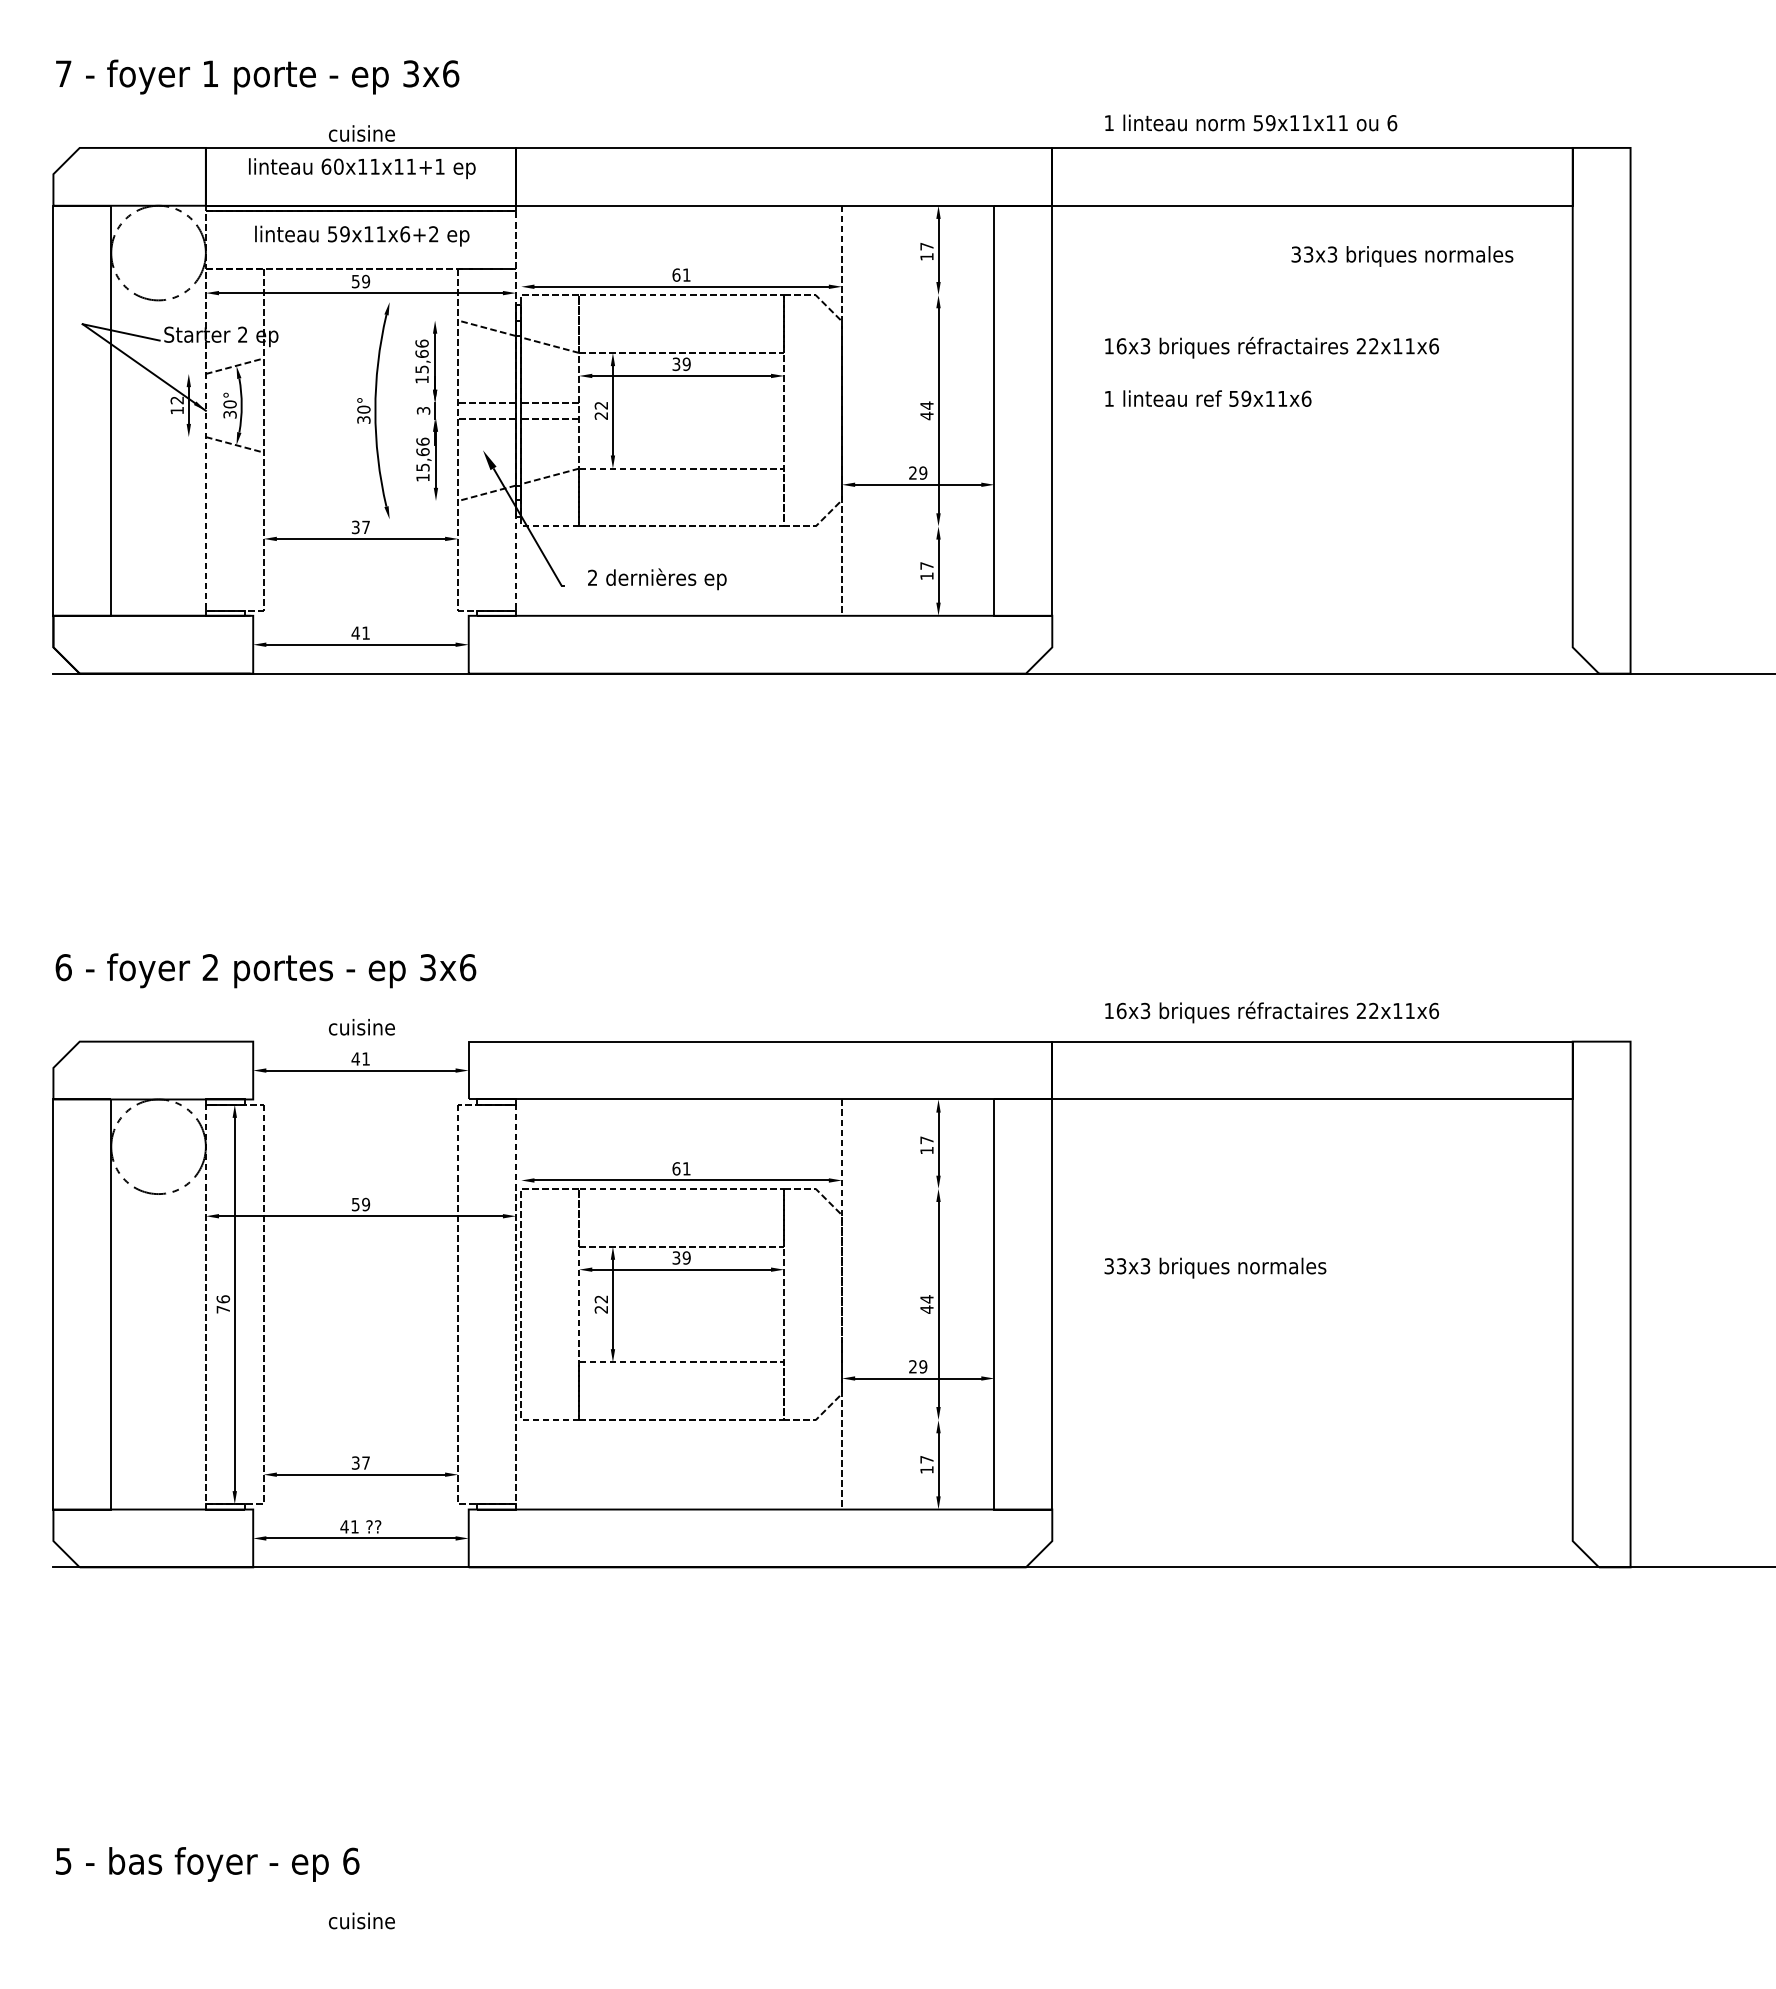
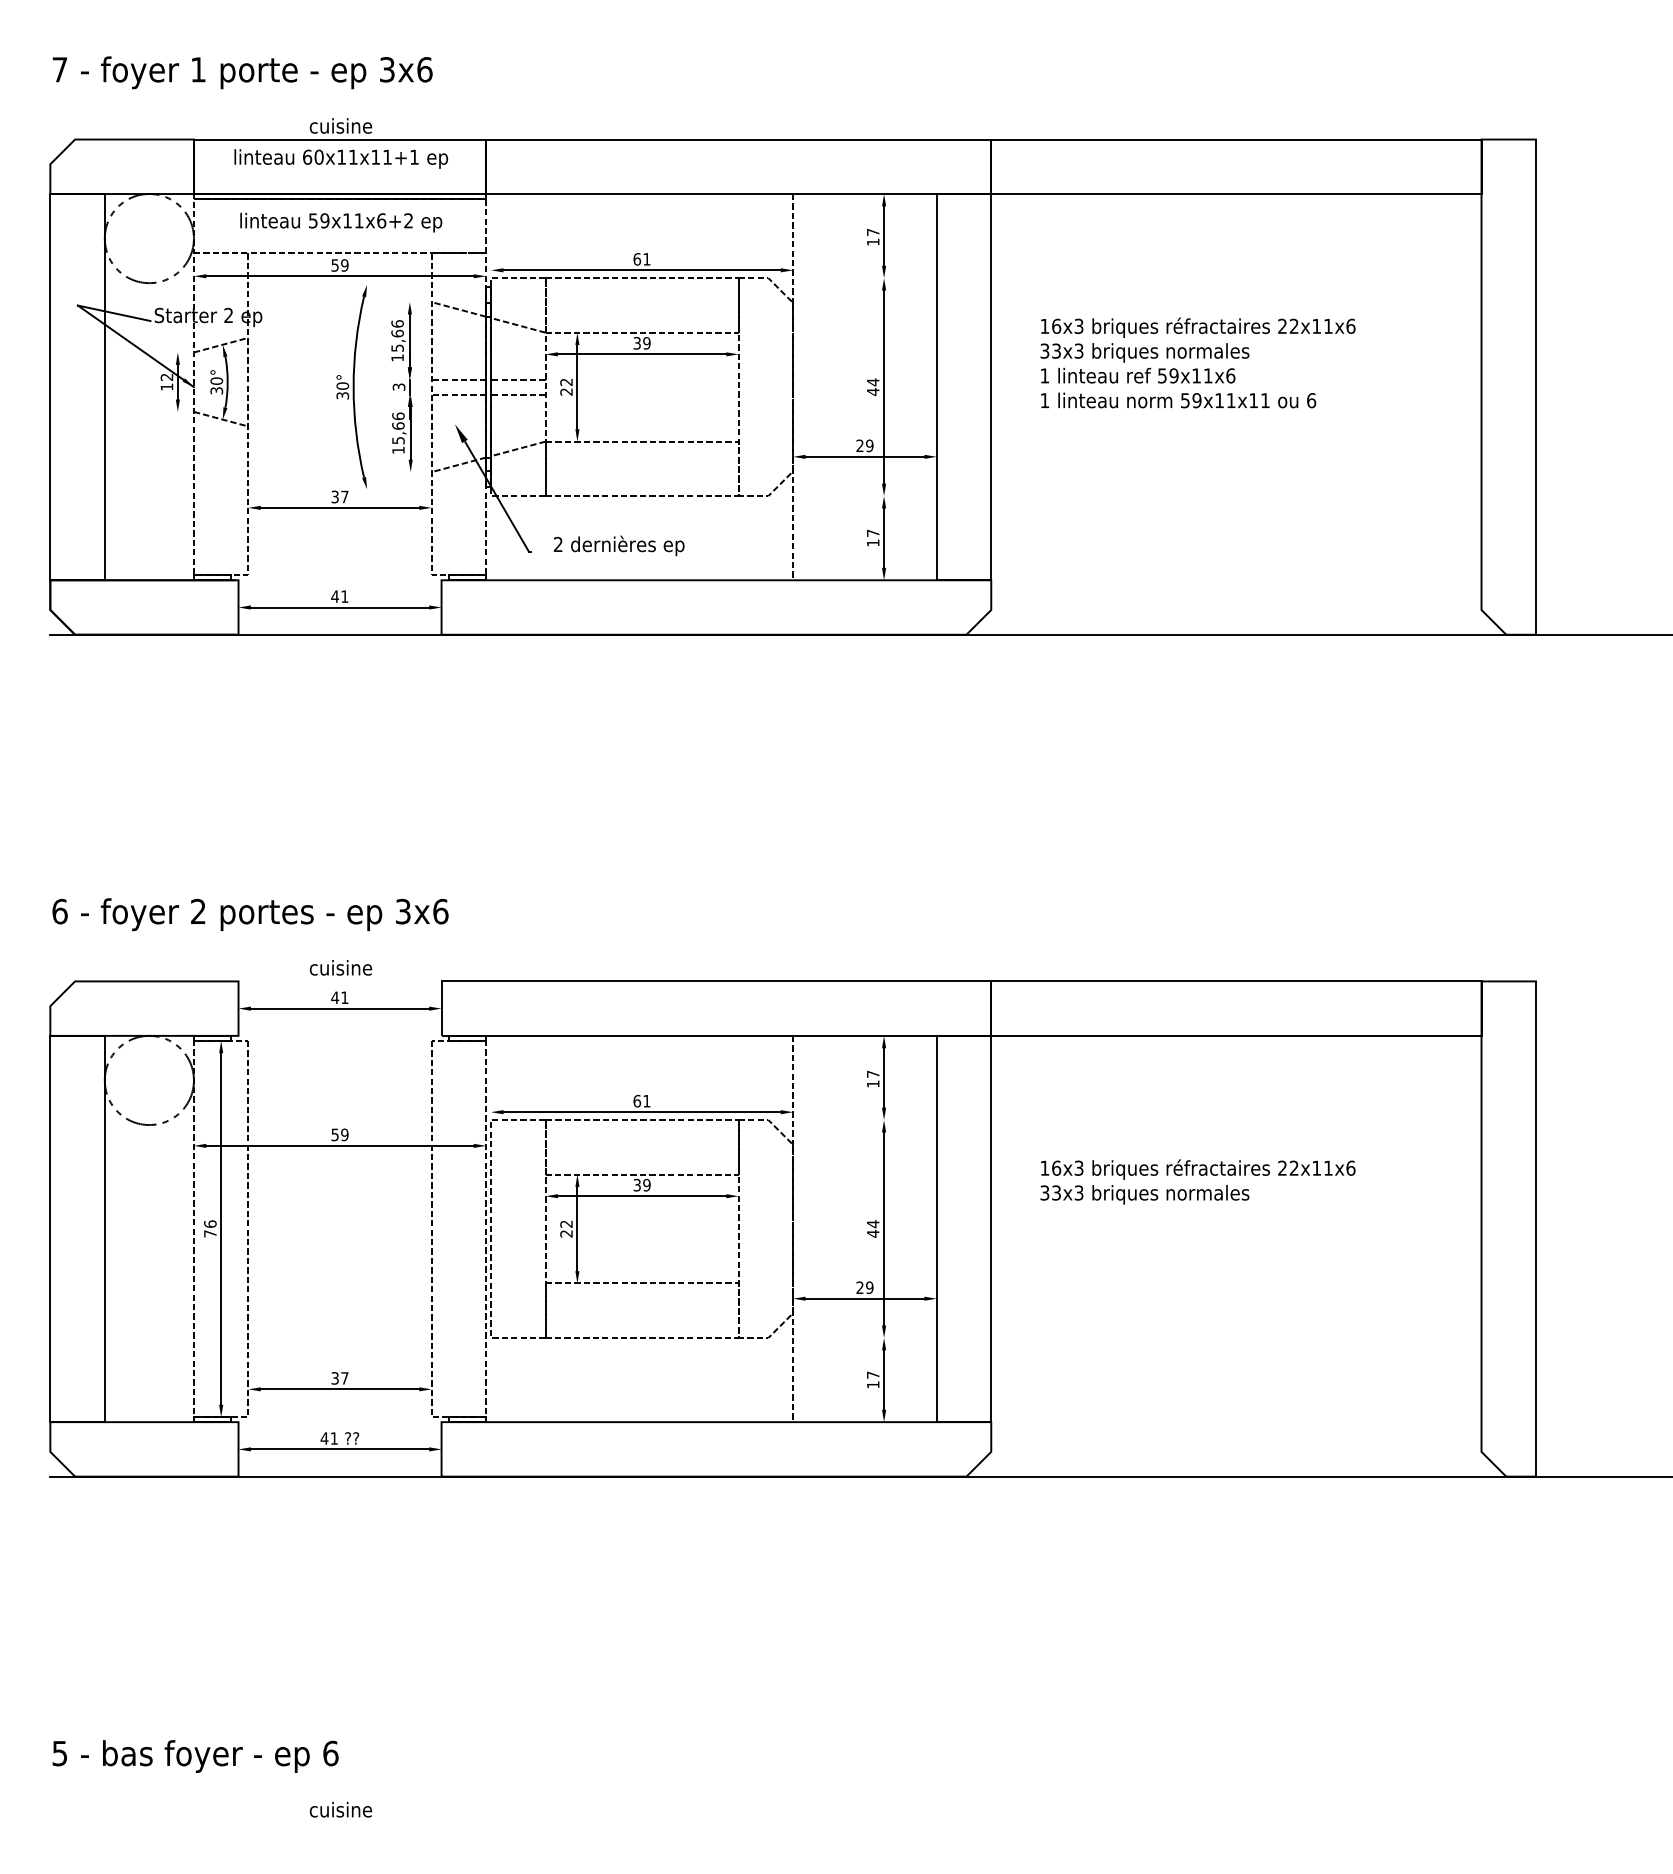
text: (1251, 122) -> (1178, 400), moved
text: (1402, 256) -> (1145, 352), moved
text: (1271, 1012) -> (1197, 1169), moved

